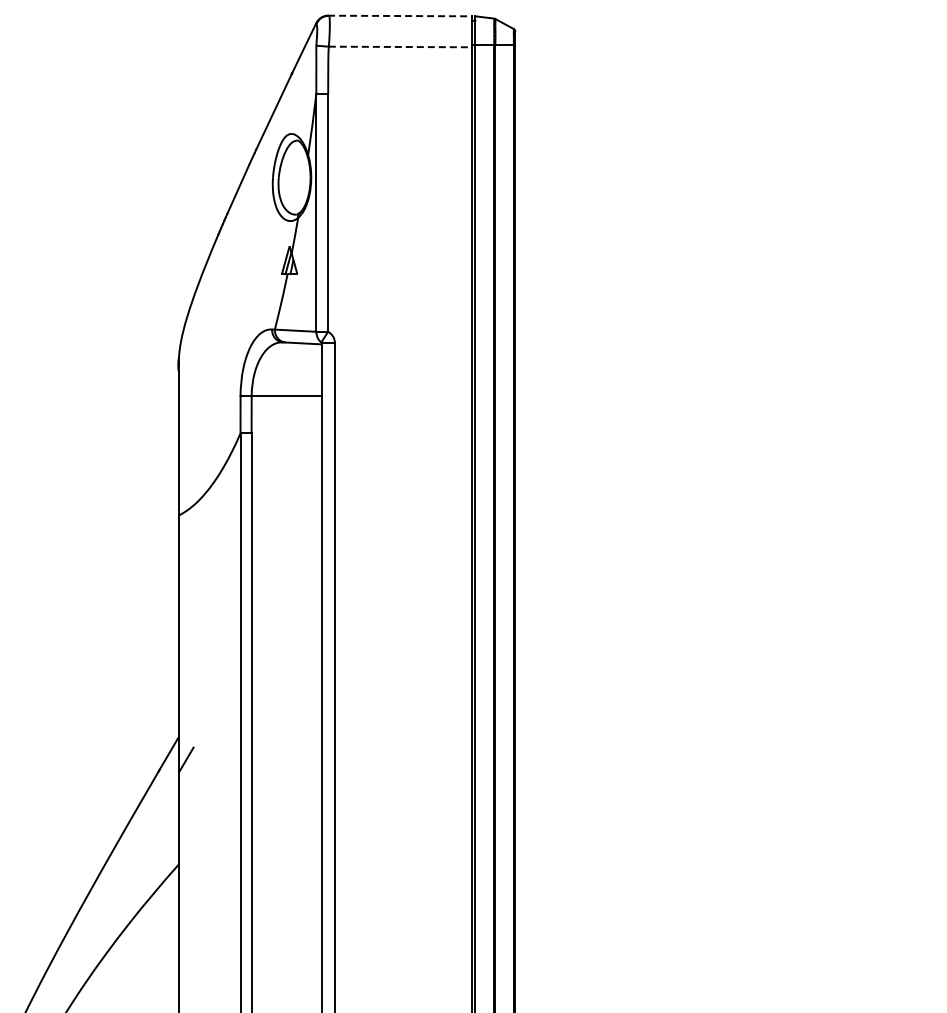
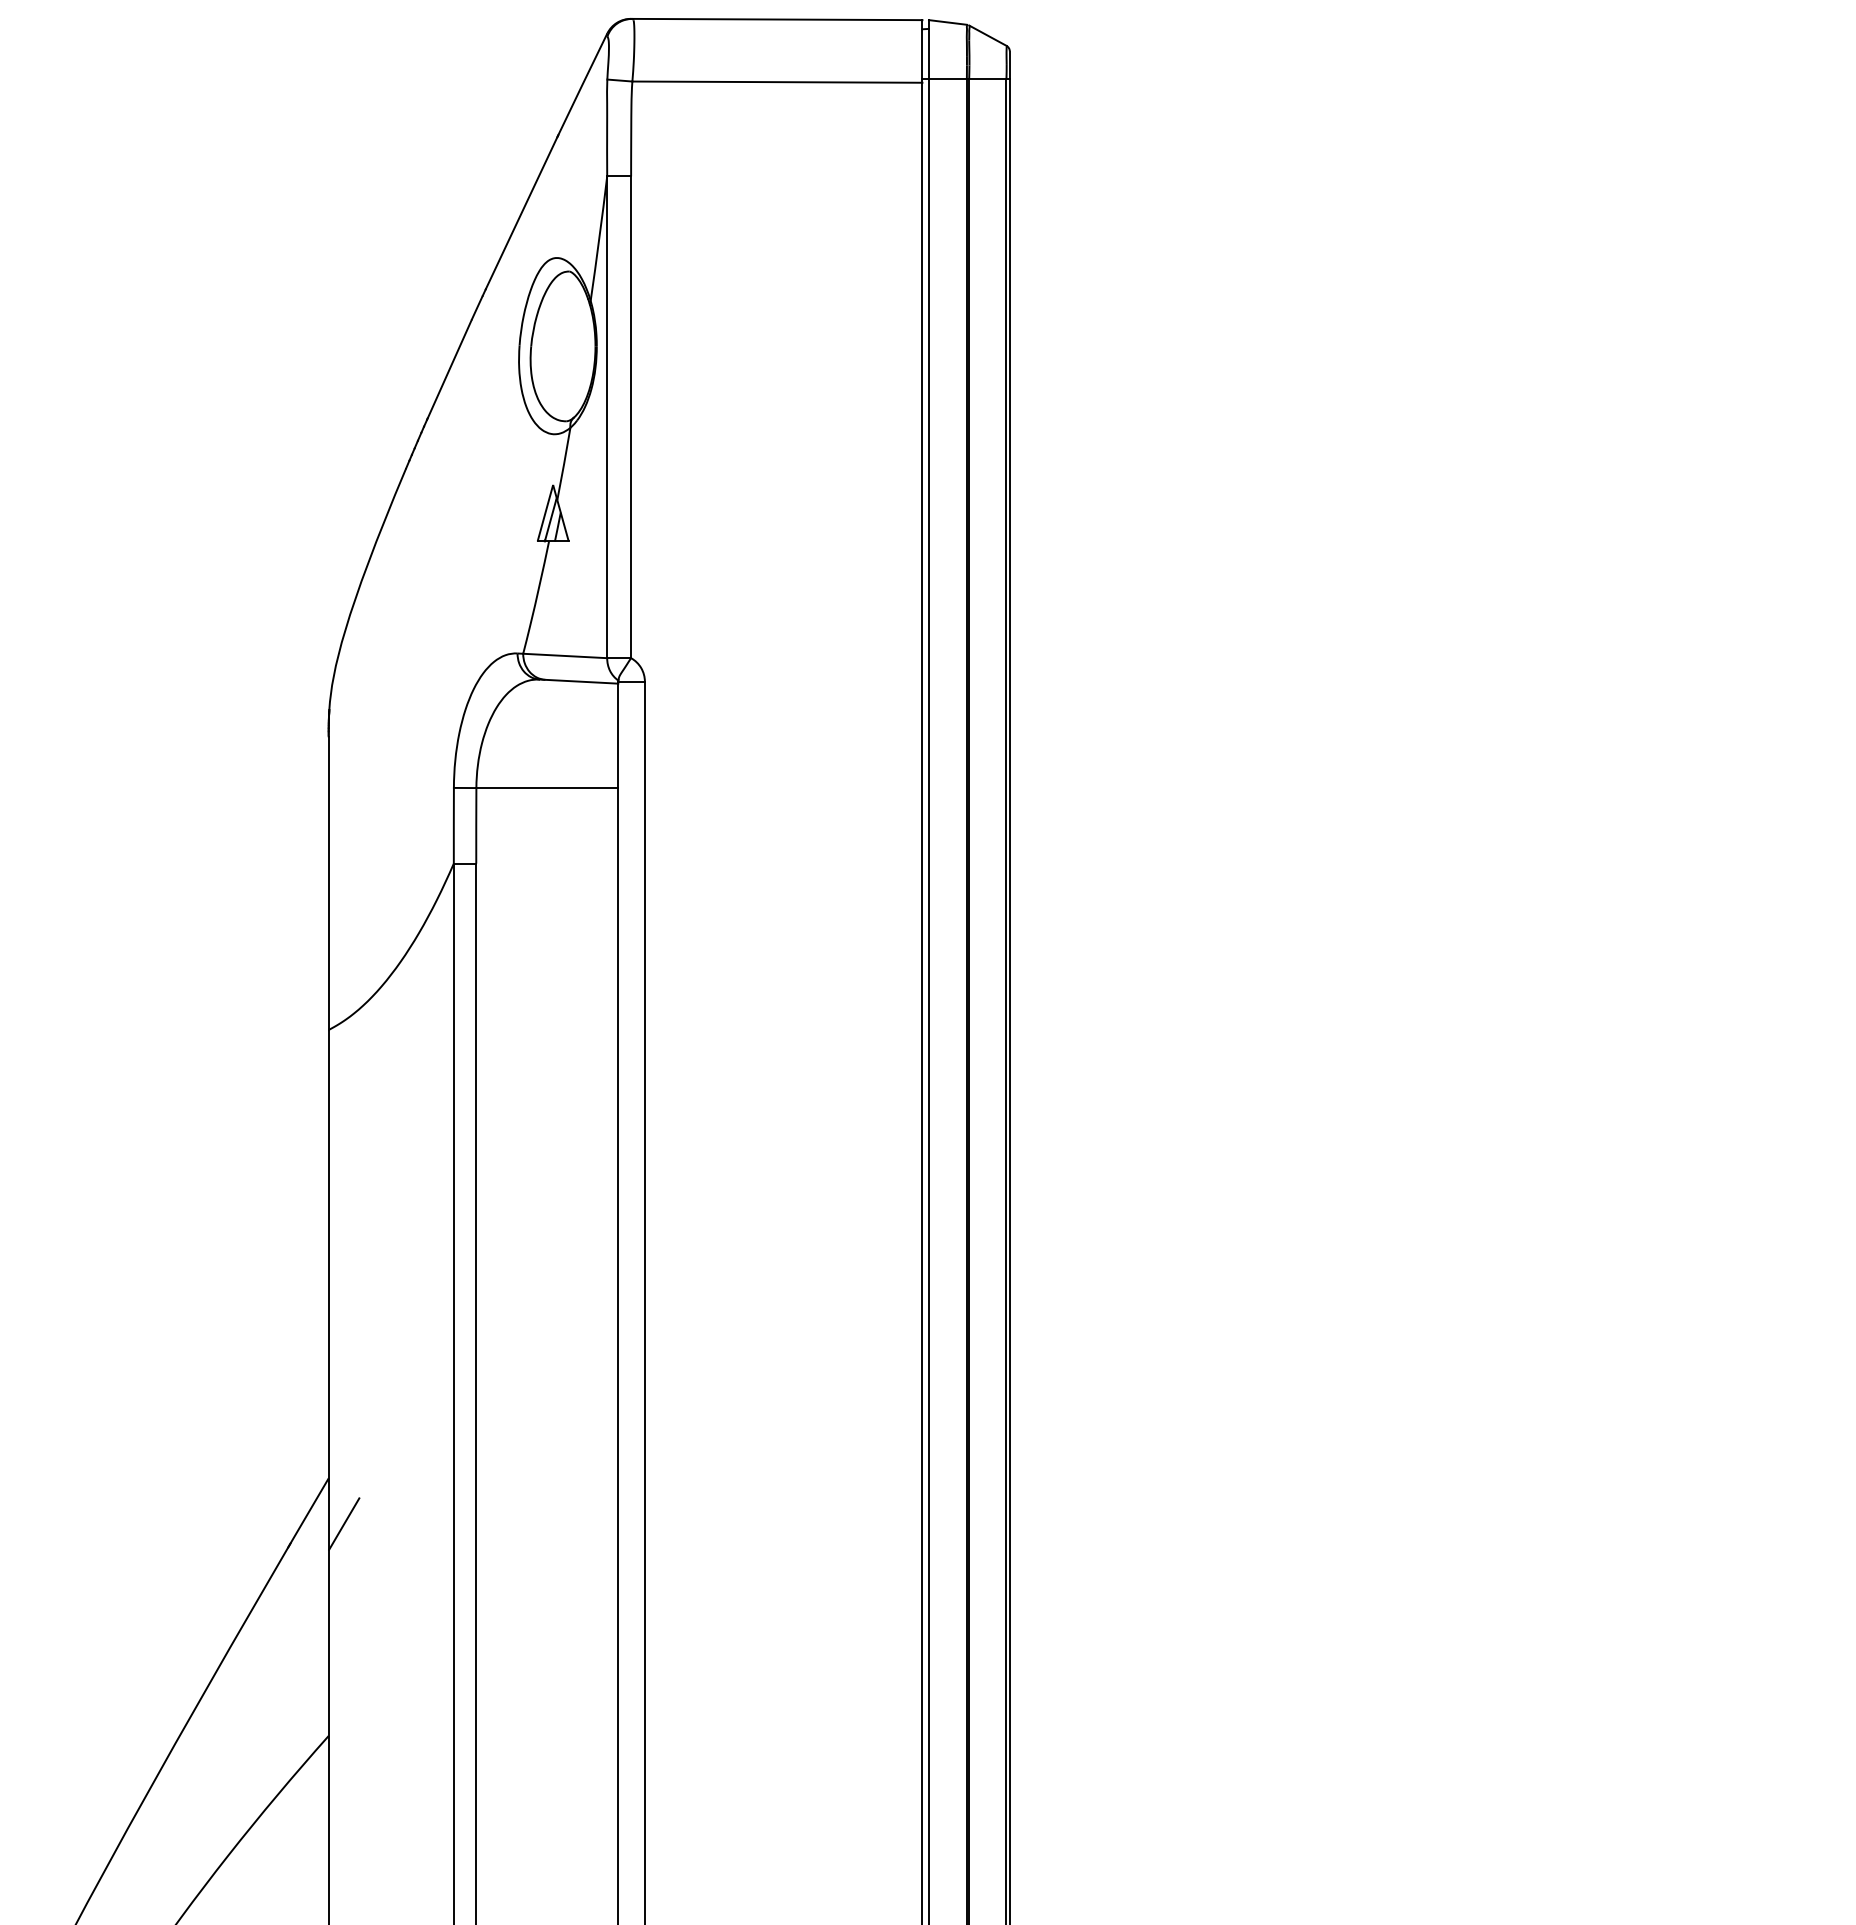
line: (400, 16) -> (777, 20), dashed -> solid
line: (400, 46) -> (777, 81), dashed -> solid

